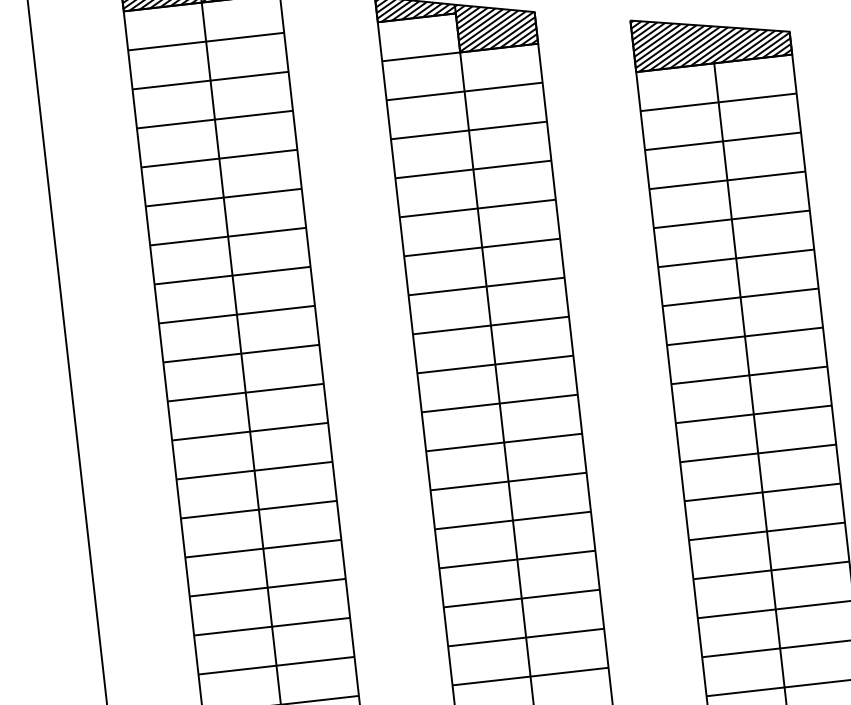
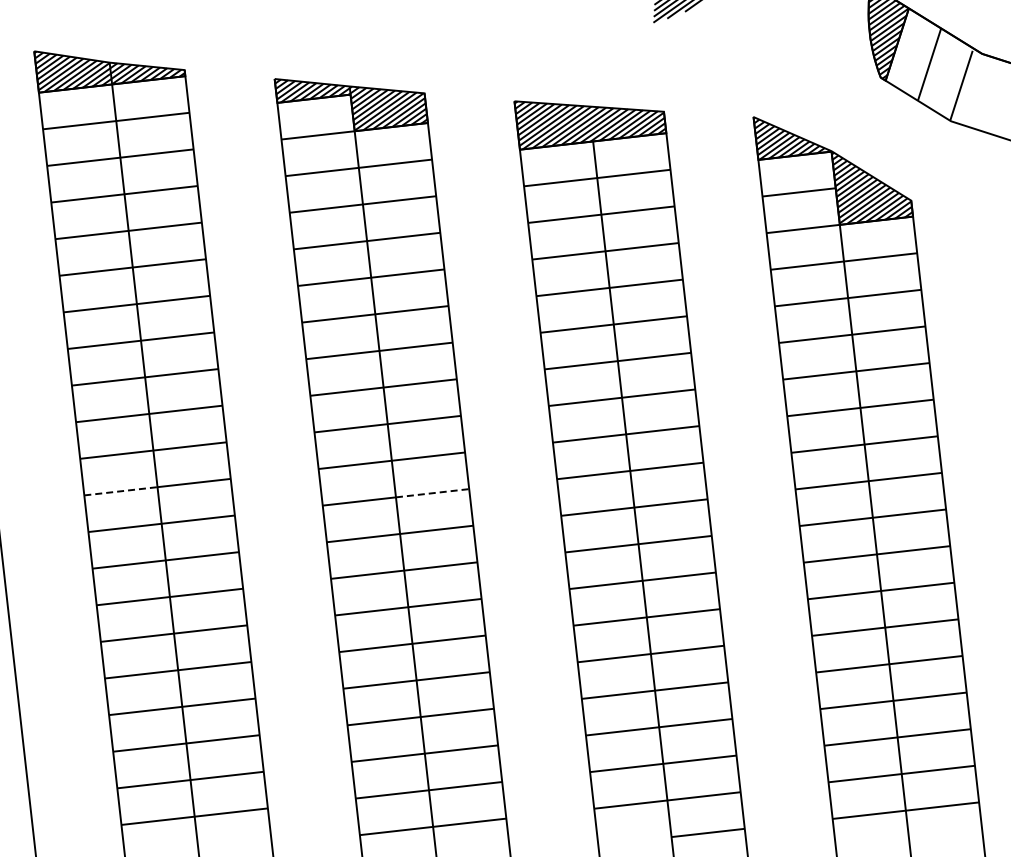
line: (210, 436) -> (120, 491), solid -> dashed
line: (543, 438) -> (432, 493), solid -> dashed

